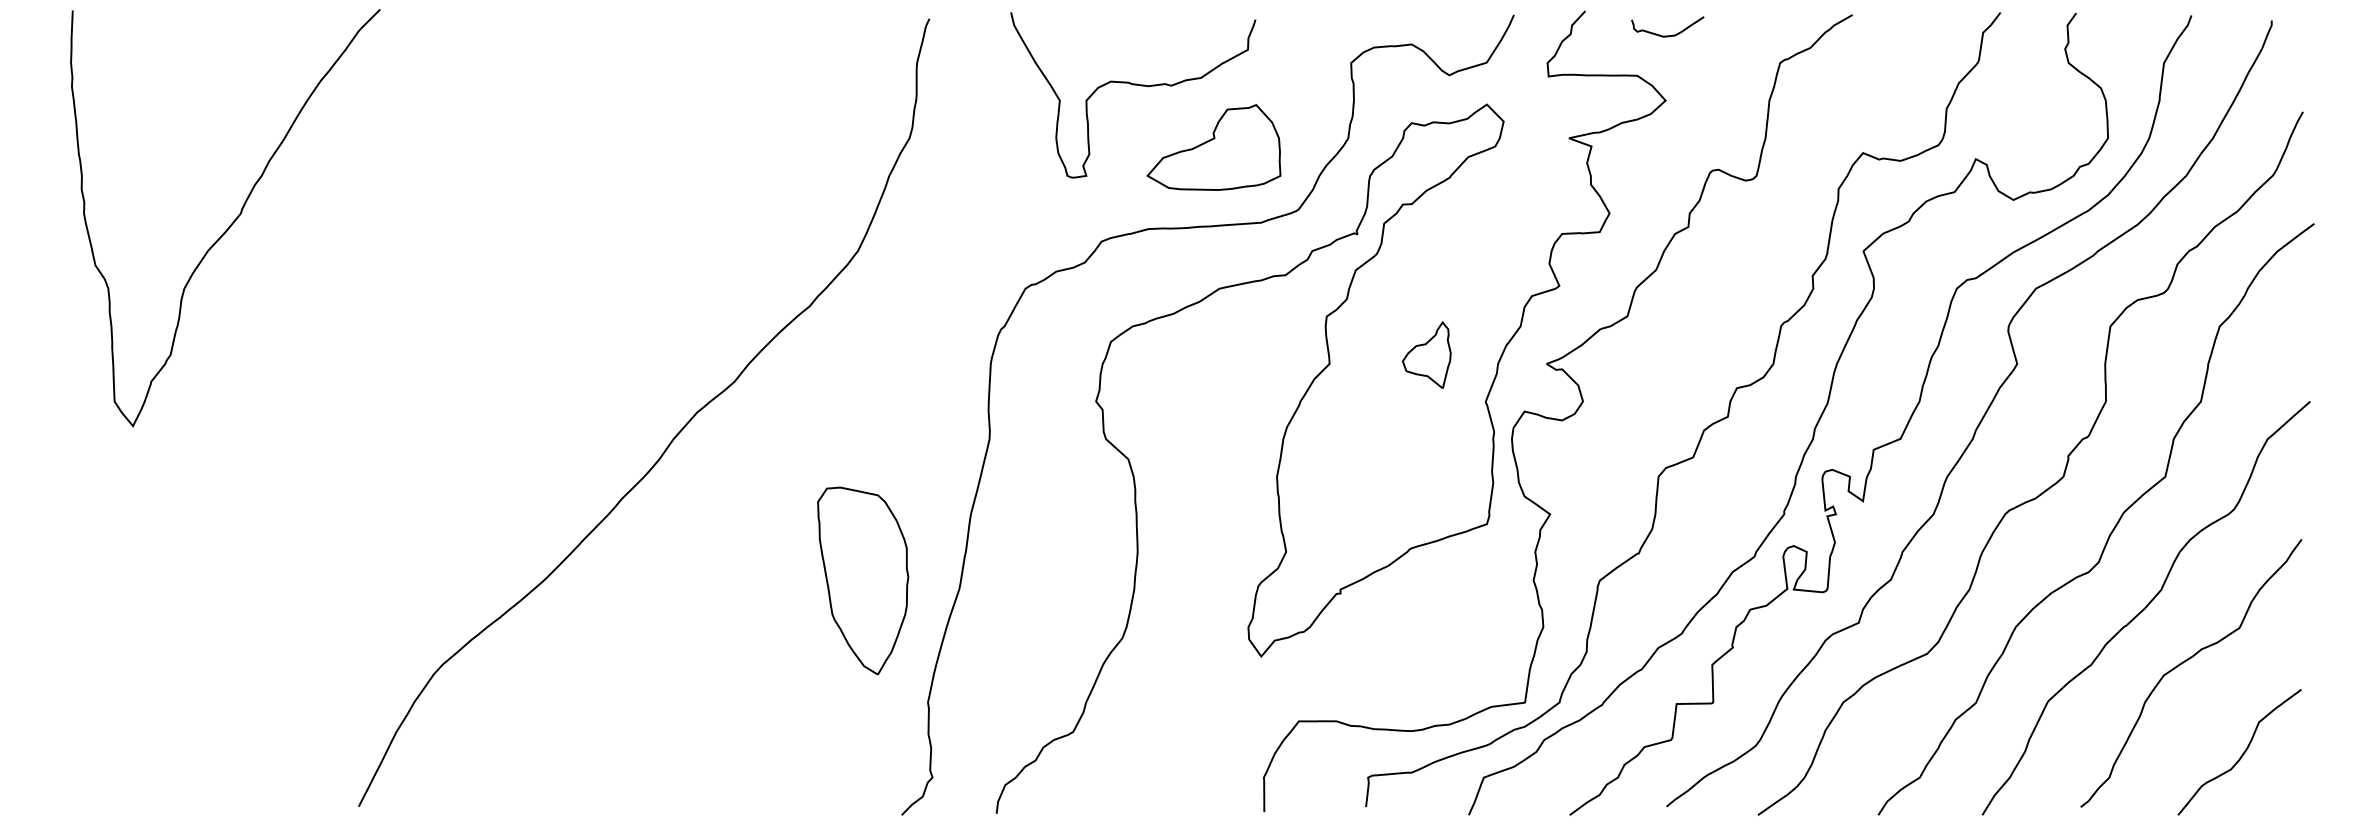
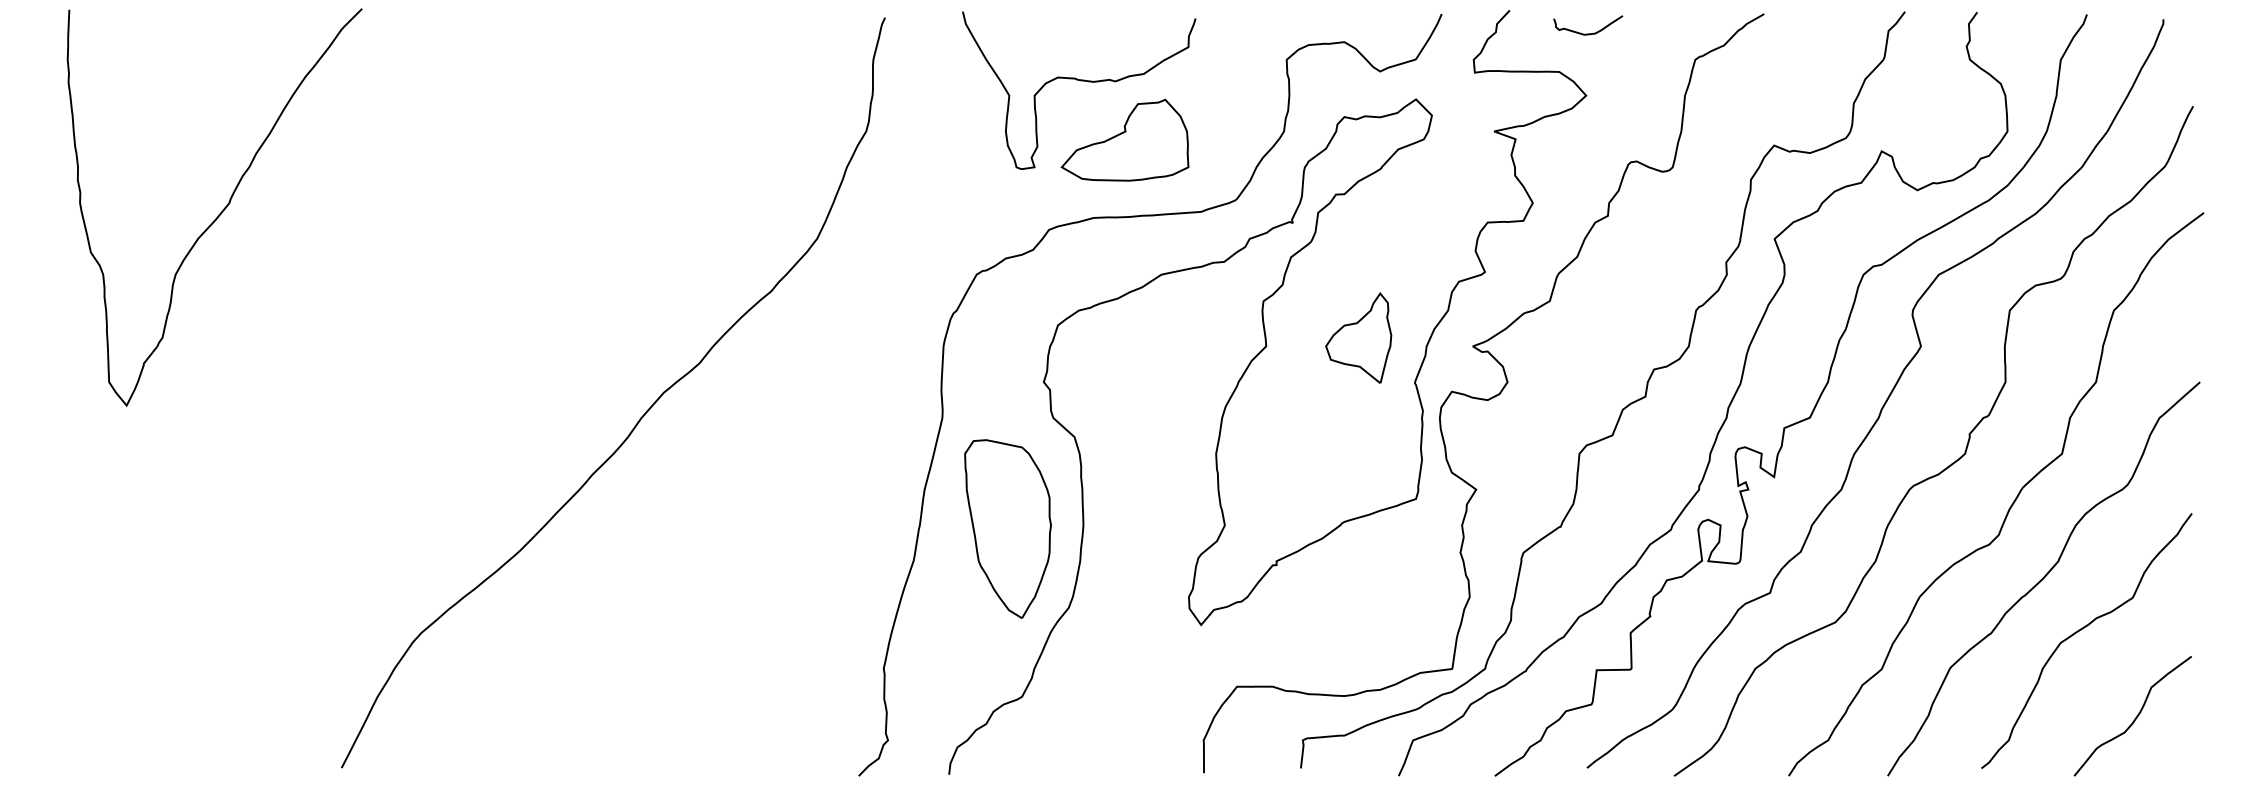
part: (1213, 146) -> (1124, 139), moved
part: (1426, 354) -> (1358, 337), size x1.43
part: (862, 580) -> (1007, 528), moved

